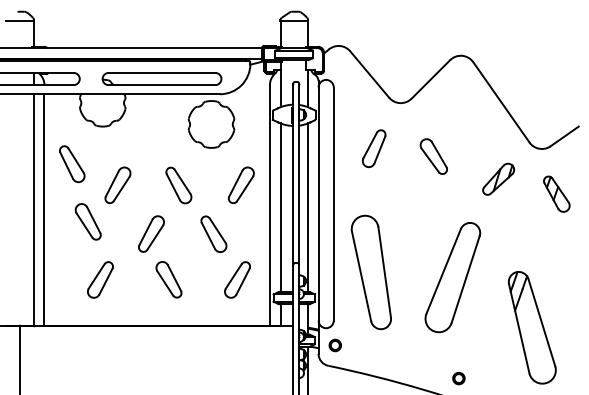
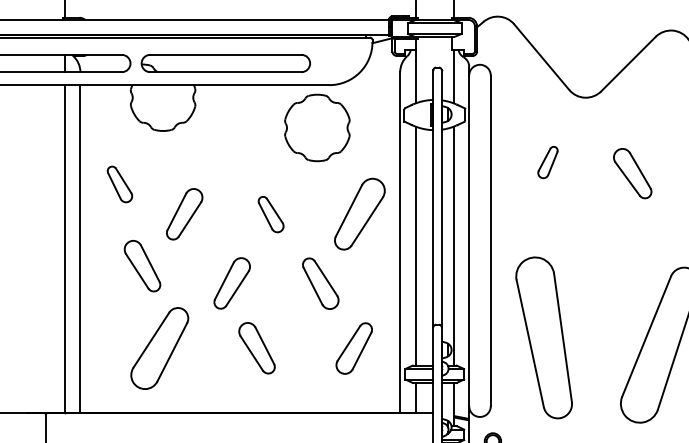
part: (161, 78) -> (225, 62), moved
part: (373, 148) -> (547, 162), size x0.6
part: (72, 164) -> (120, 184), size x0.7
part: (178, 185) -> (270, 214), size x0.7
part: (240, 185) -> (358, 214), size x1.4
part: (100, 279) -> (159, 347), size x1.6

